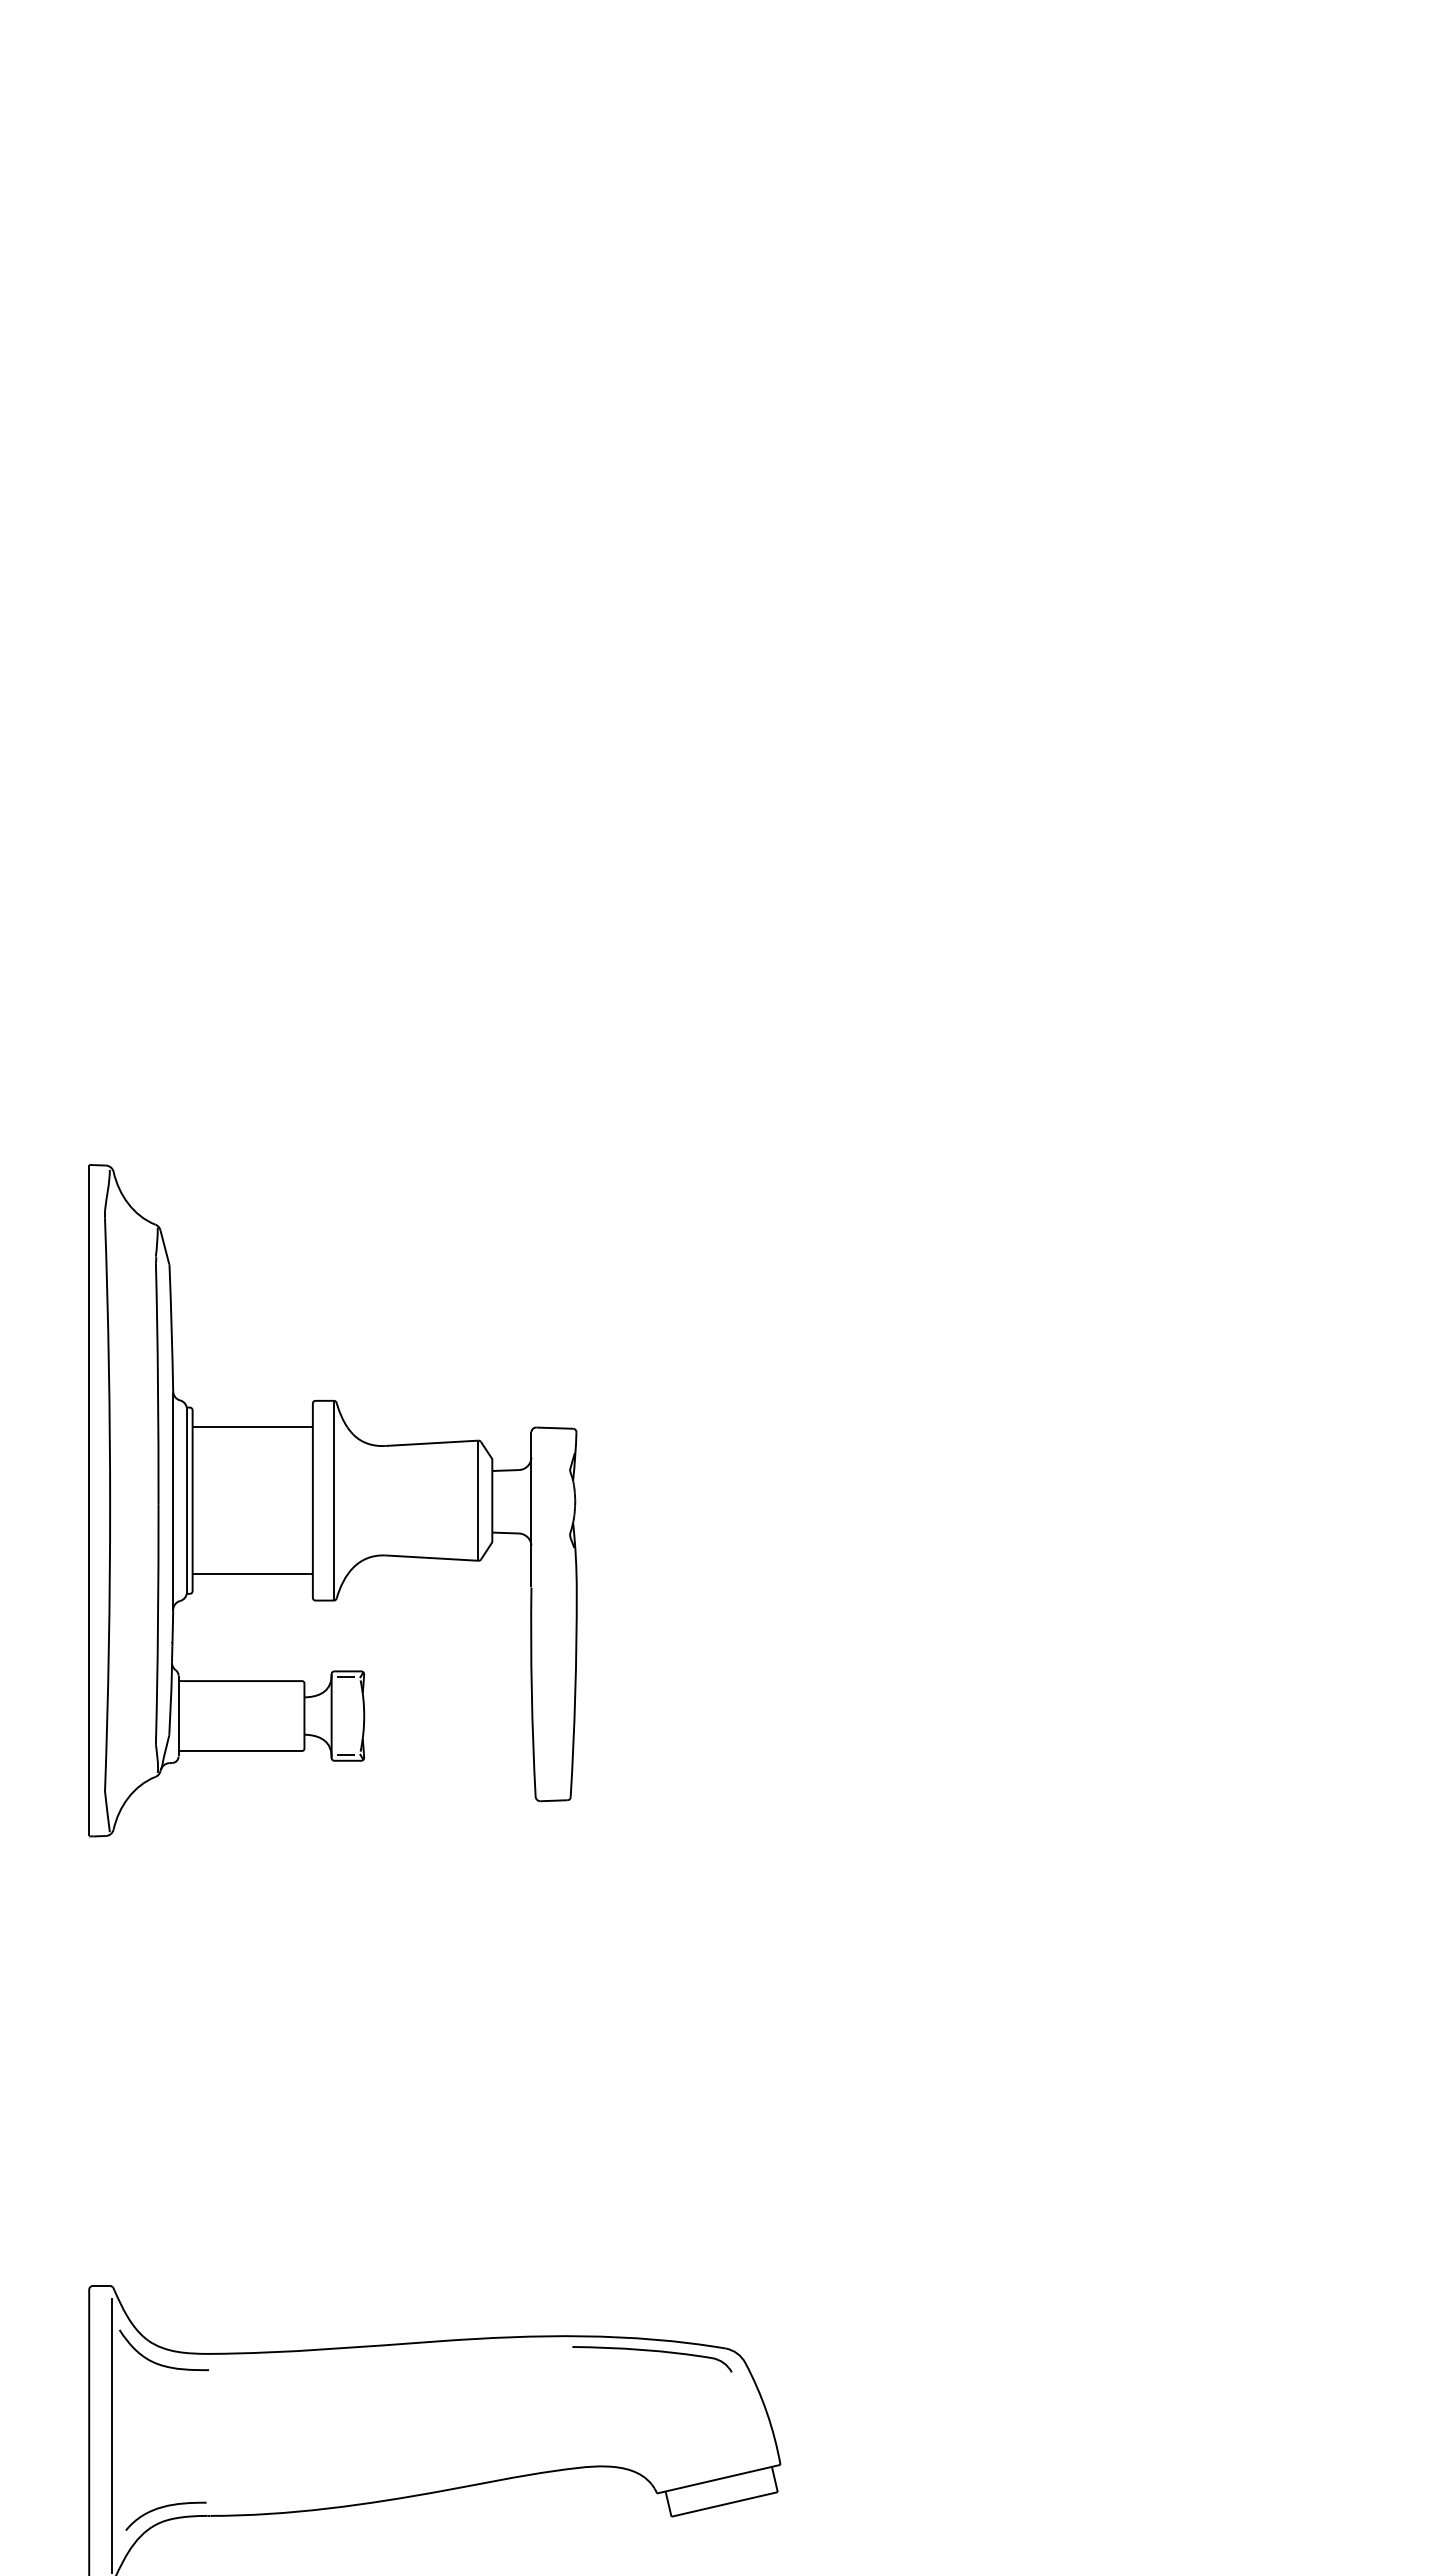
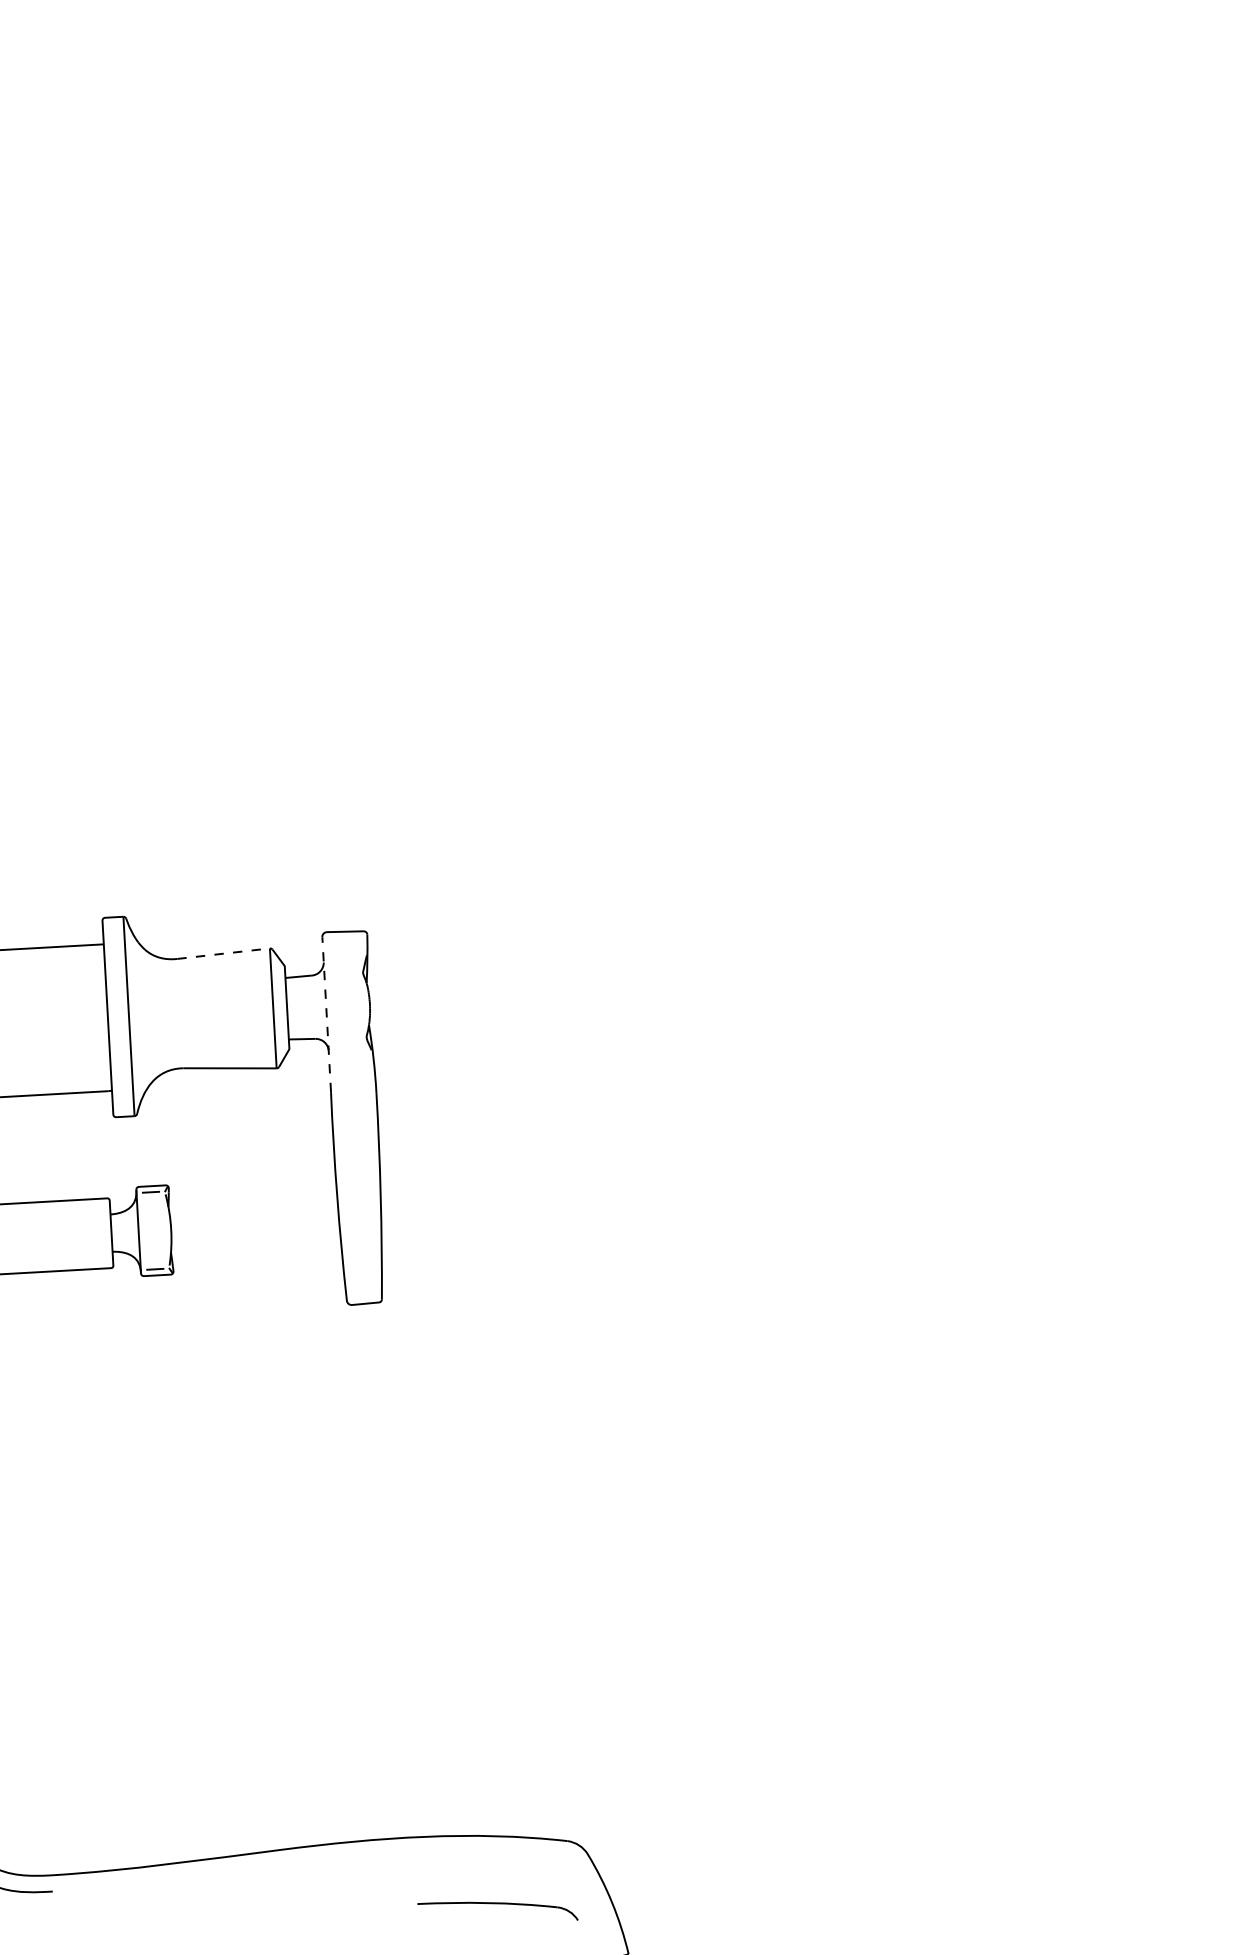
line: (431, 1443) -> (223, 953), solid -> dashed
line: (531, 1509) -> (326, 1014), solid -> dashed
part: (652, 2351) -> (497, 1904), moved

